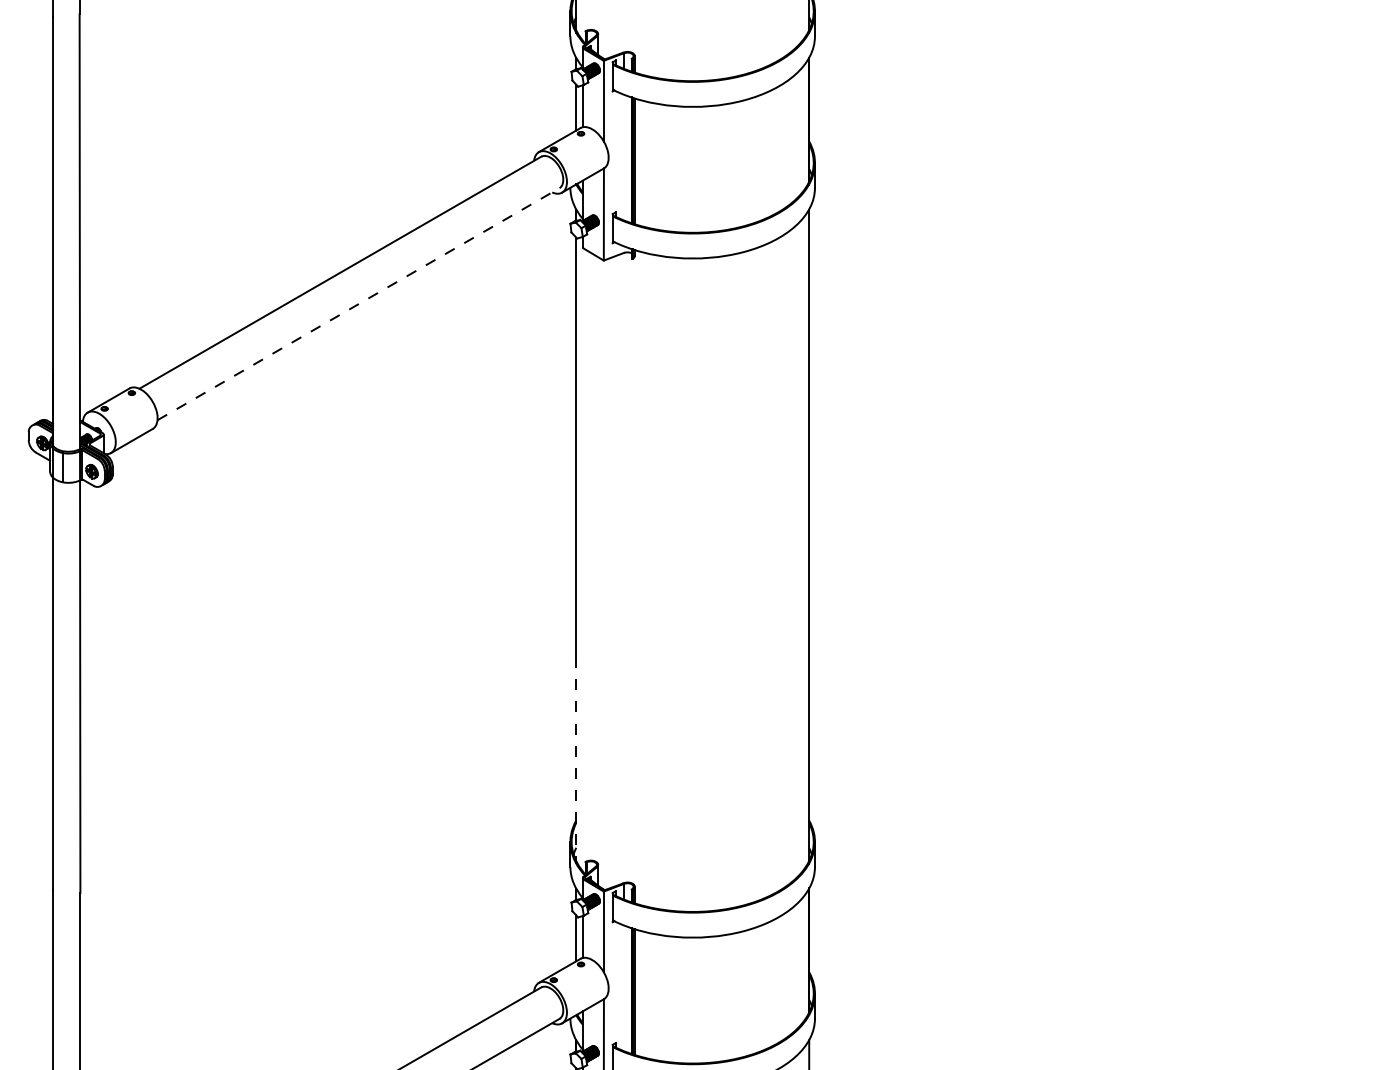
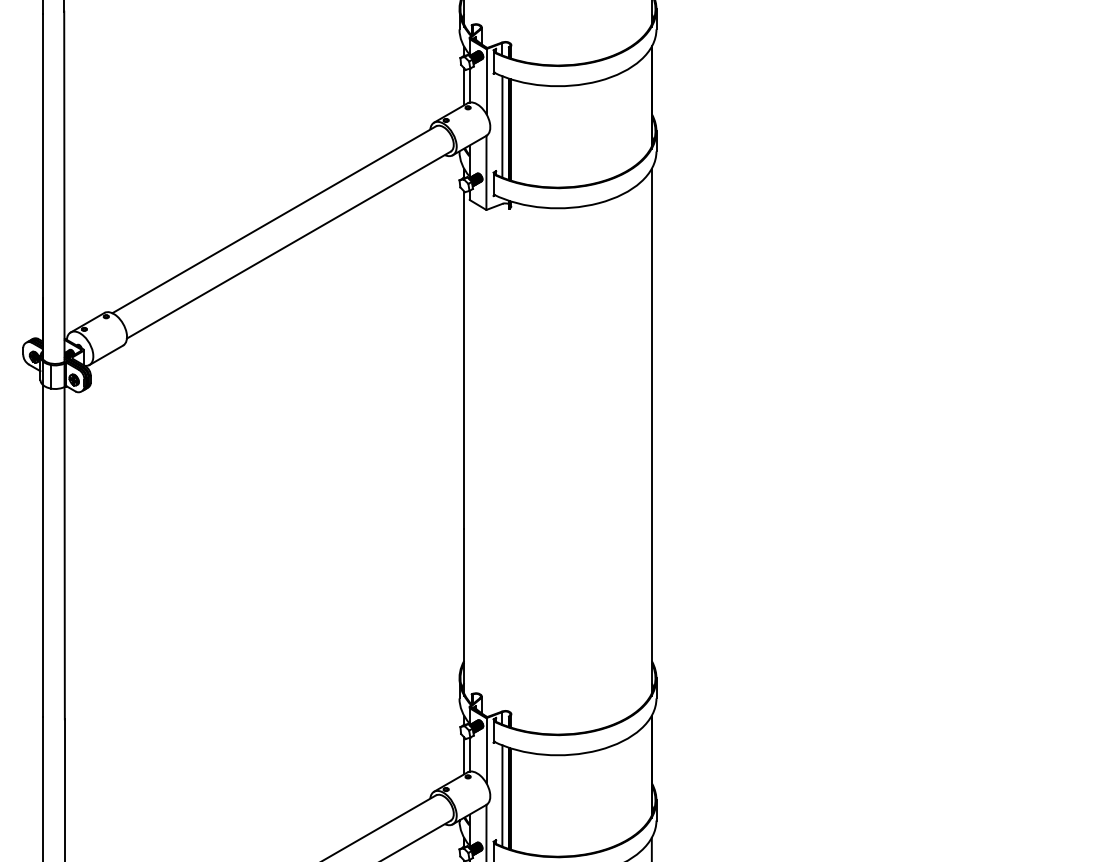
line: (623, 157) -> (502, 126), added
line: (358, 303) -> (288, 244), dashed -> solid
line: (576, 761) -> (464, 613), dashed -> solid
line: (623, 988) -> (502, 796), added

